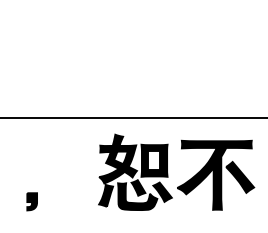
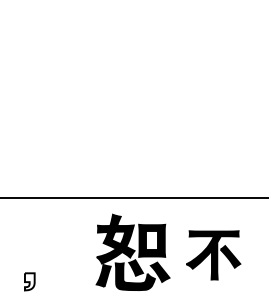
part: (215, 175) -> (213, 255), size x0.7
fill: (31, 201) -> (29, 281), removed

